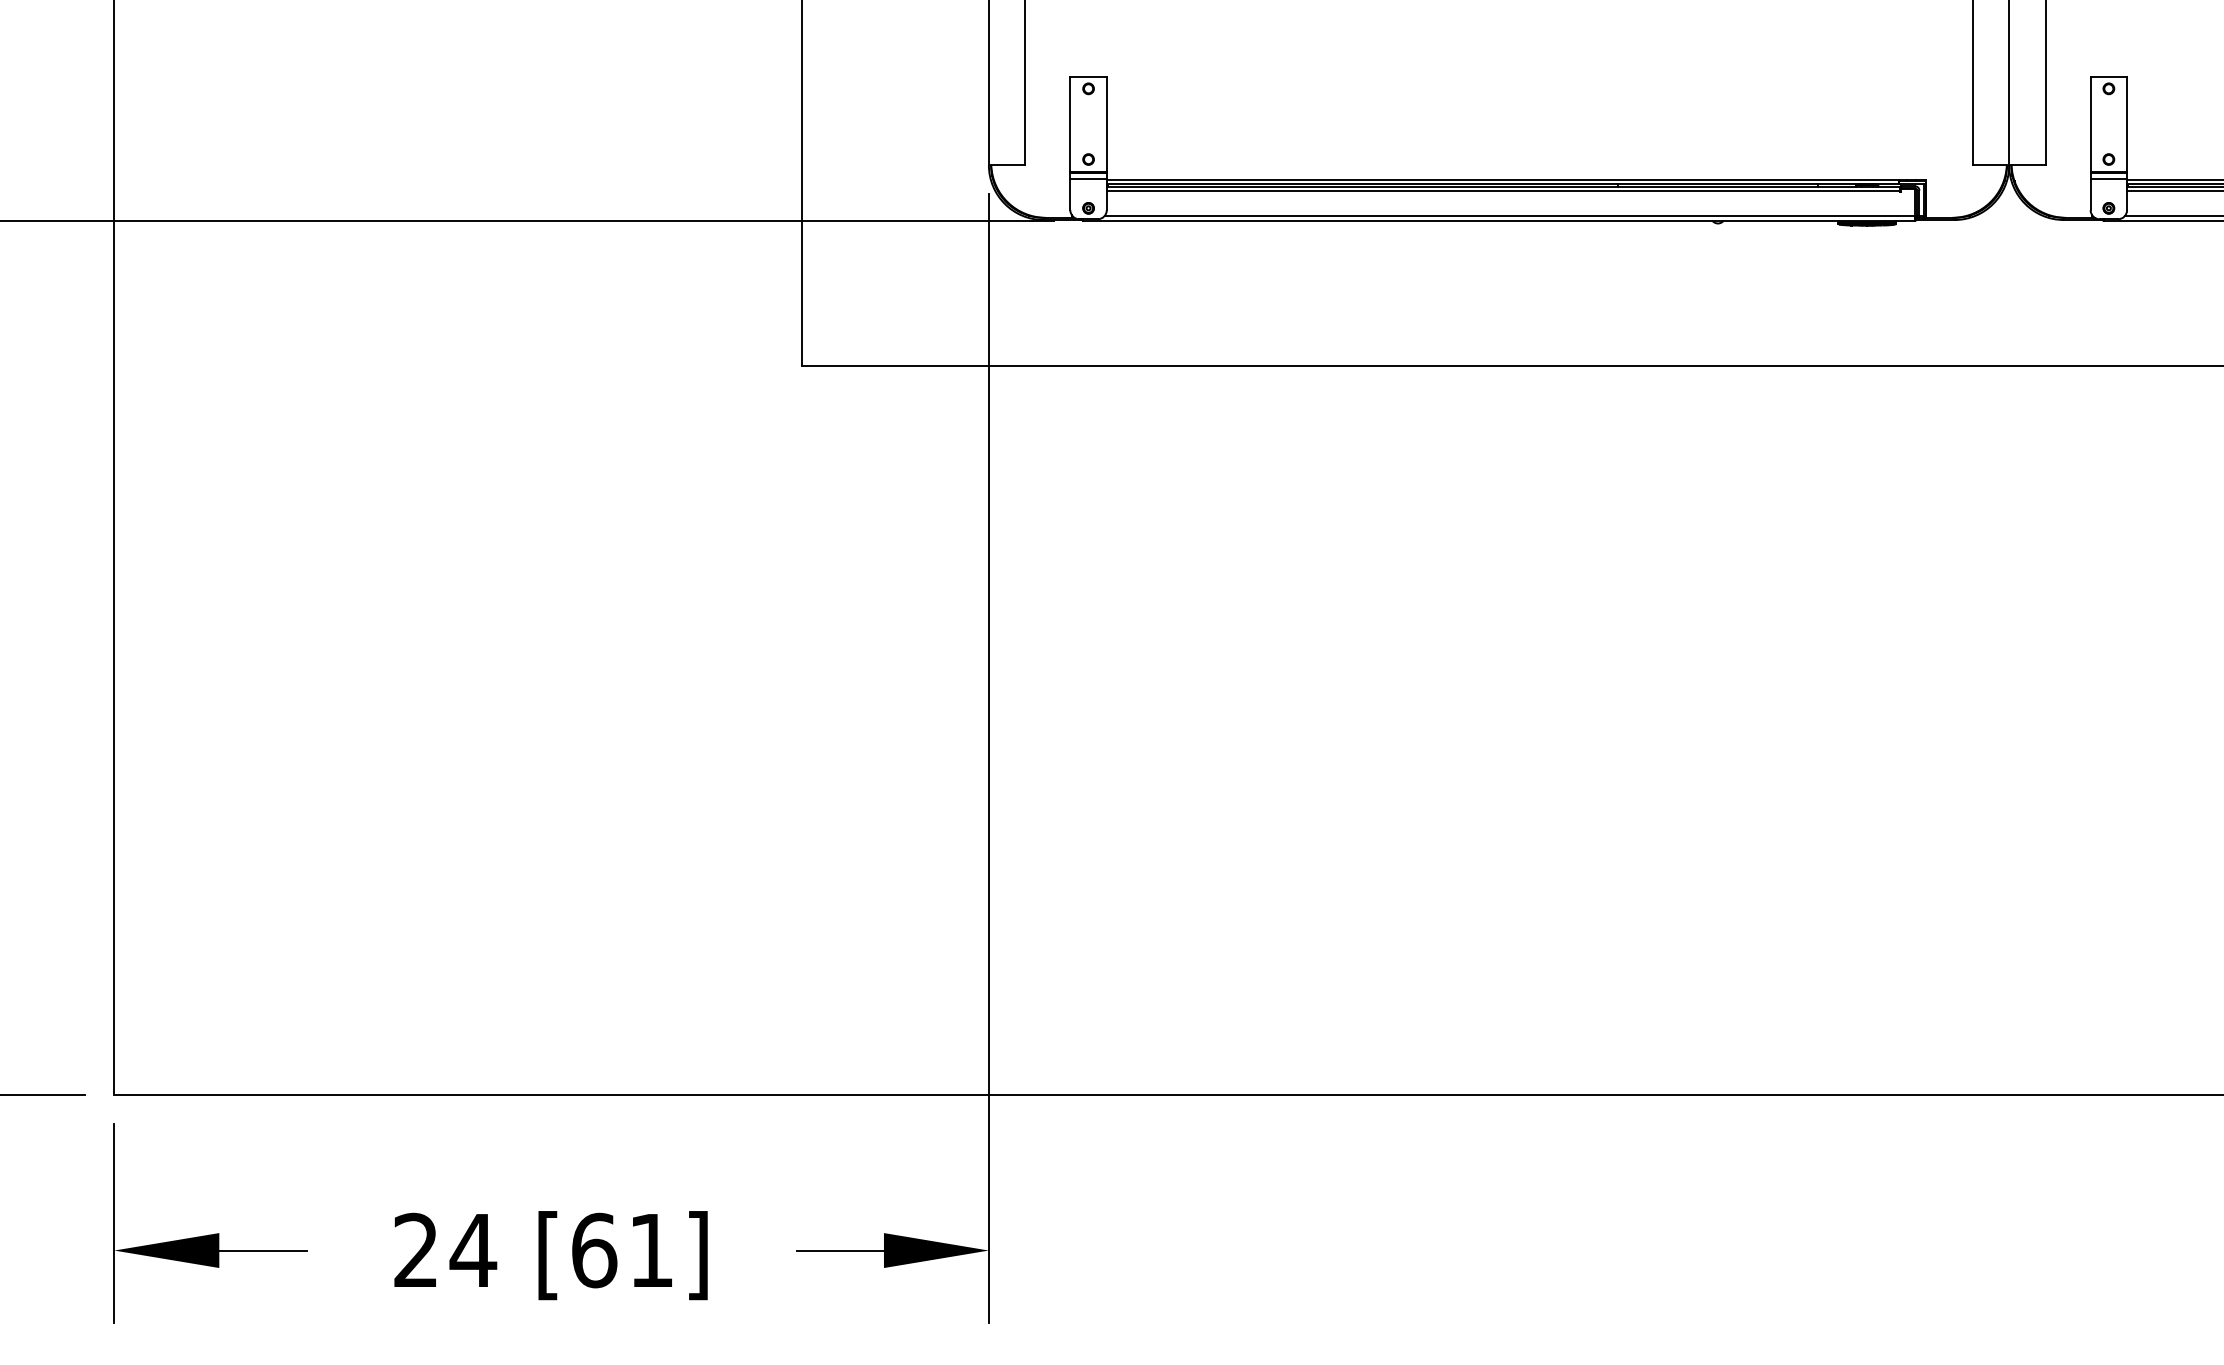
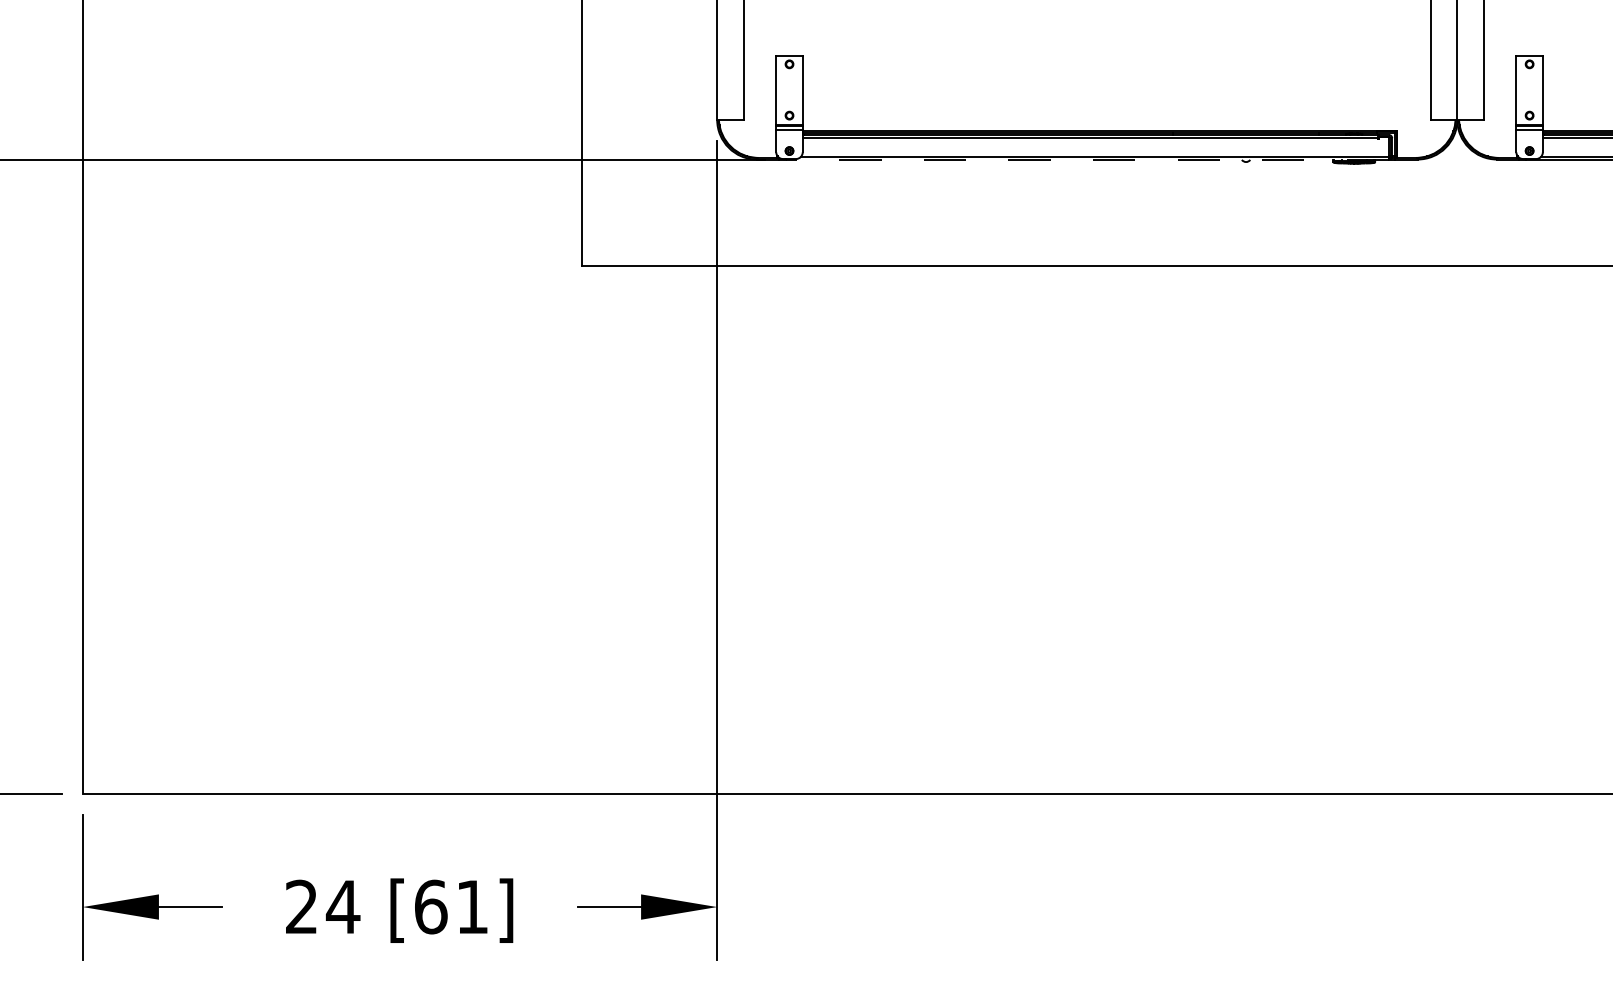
line: (1499, 220) -> (1087, 159), solid -> dashed

